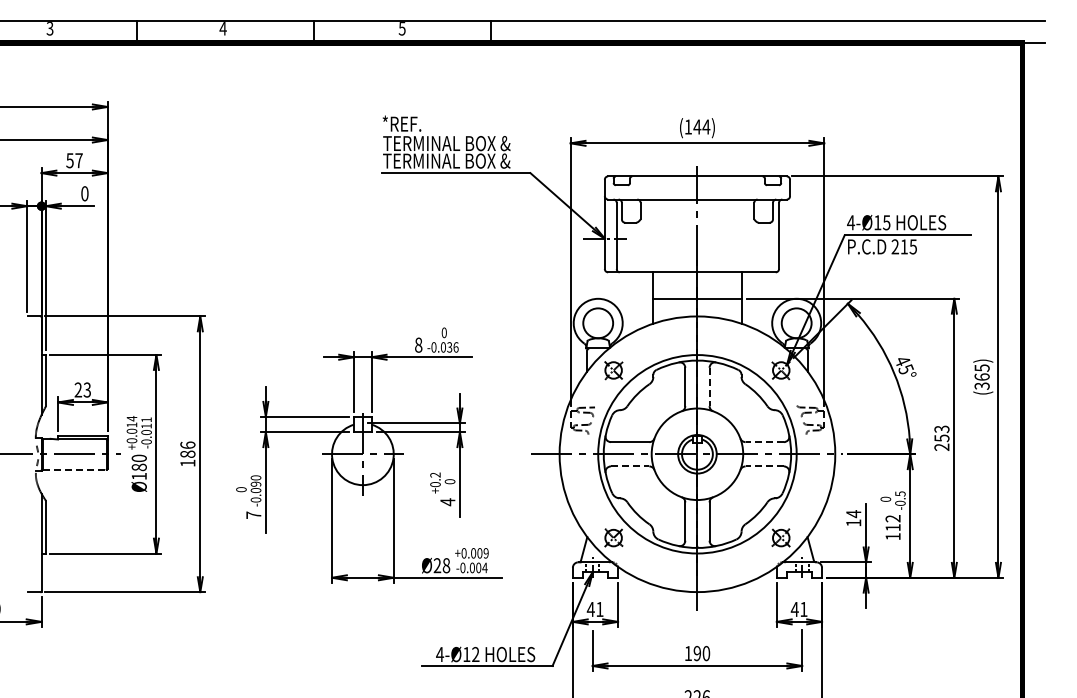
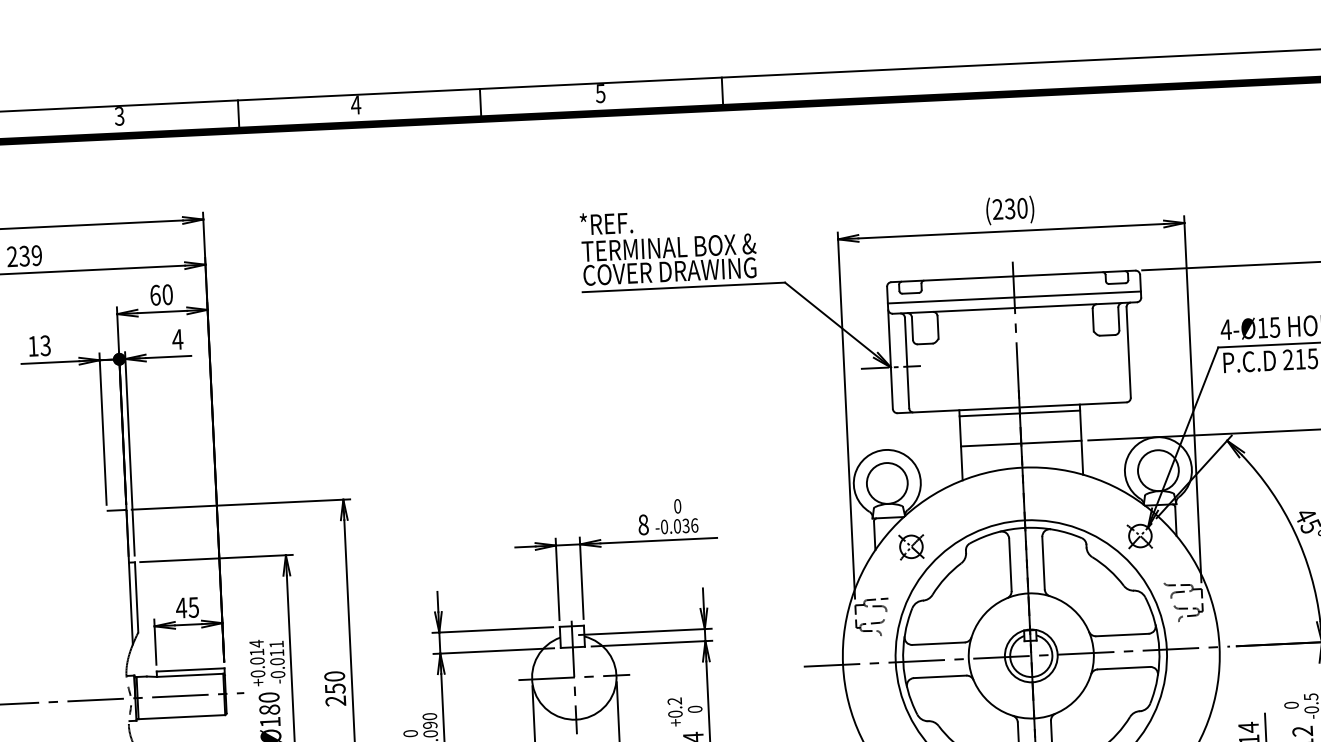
text: (697, 126) -> (1010, 208), (144) -> (230)
text: (74, 160) -> (161, 294), 57 -> 60
text: (446, 160) -> (669, 270), TERMINAL BOX & -> COVER DRAWING
line: (697, 191) -> (1014, 296), added
text: (84, 193) -> (177, 339), 0 -> 4
line: (697, 276) -> (1019, 413), added
line: (709, 387) -> (1043, 563), dashed -> solid
text: (82, 389) -> (187, 607), 23 -> 45
line: (764, 442) -> (1122, 635), dashed -> solid
text: (187, 453) -> (334, 687), 186 -> 250
line: (630, 466) -> (940, 676), dashed -> solid
line: (764, 466) -> (1123, 668), dashed -> solid
line: (74, 469) -> (181, 716), dashed -> solid

